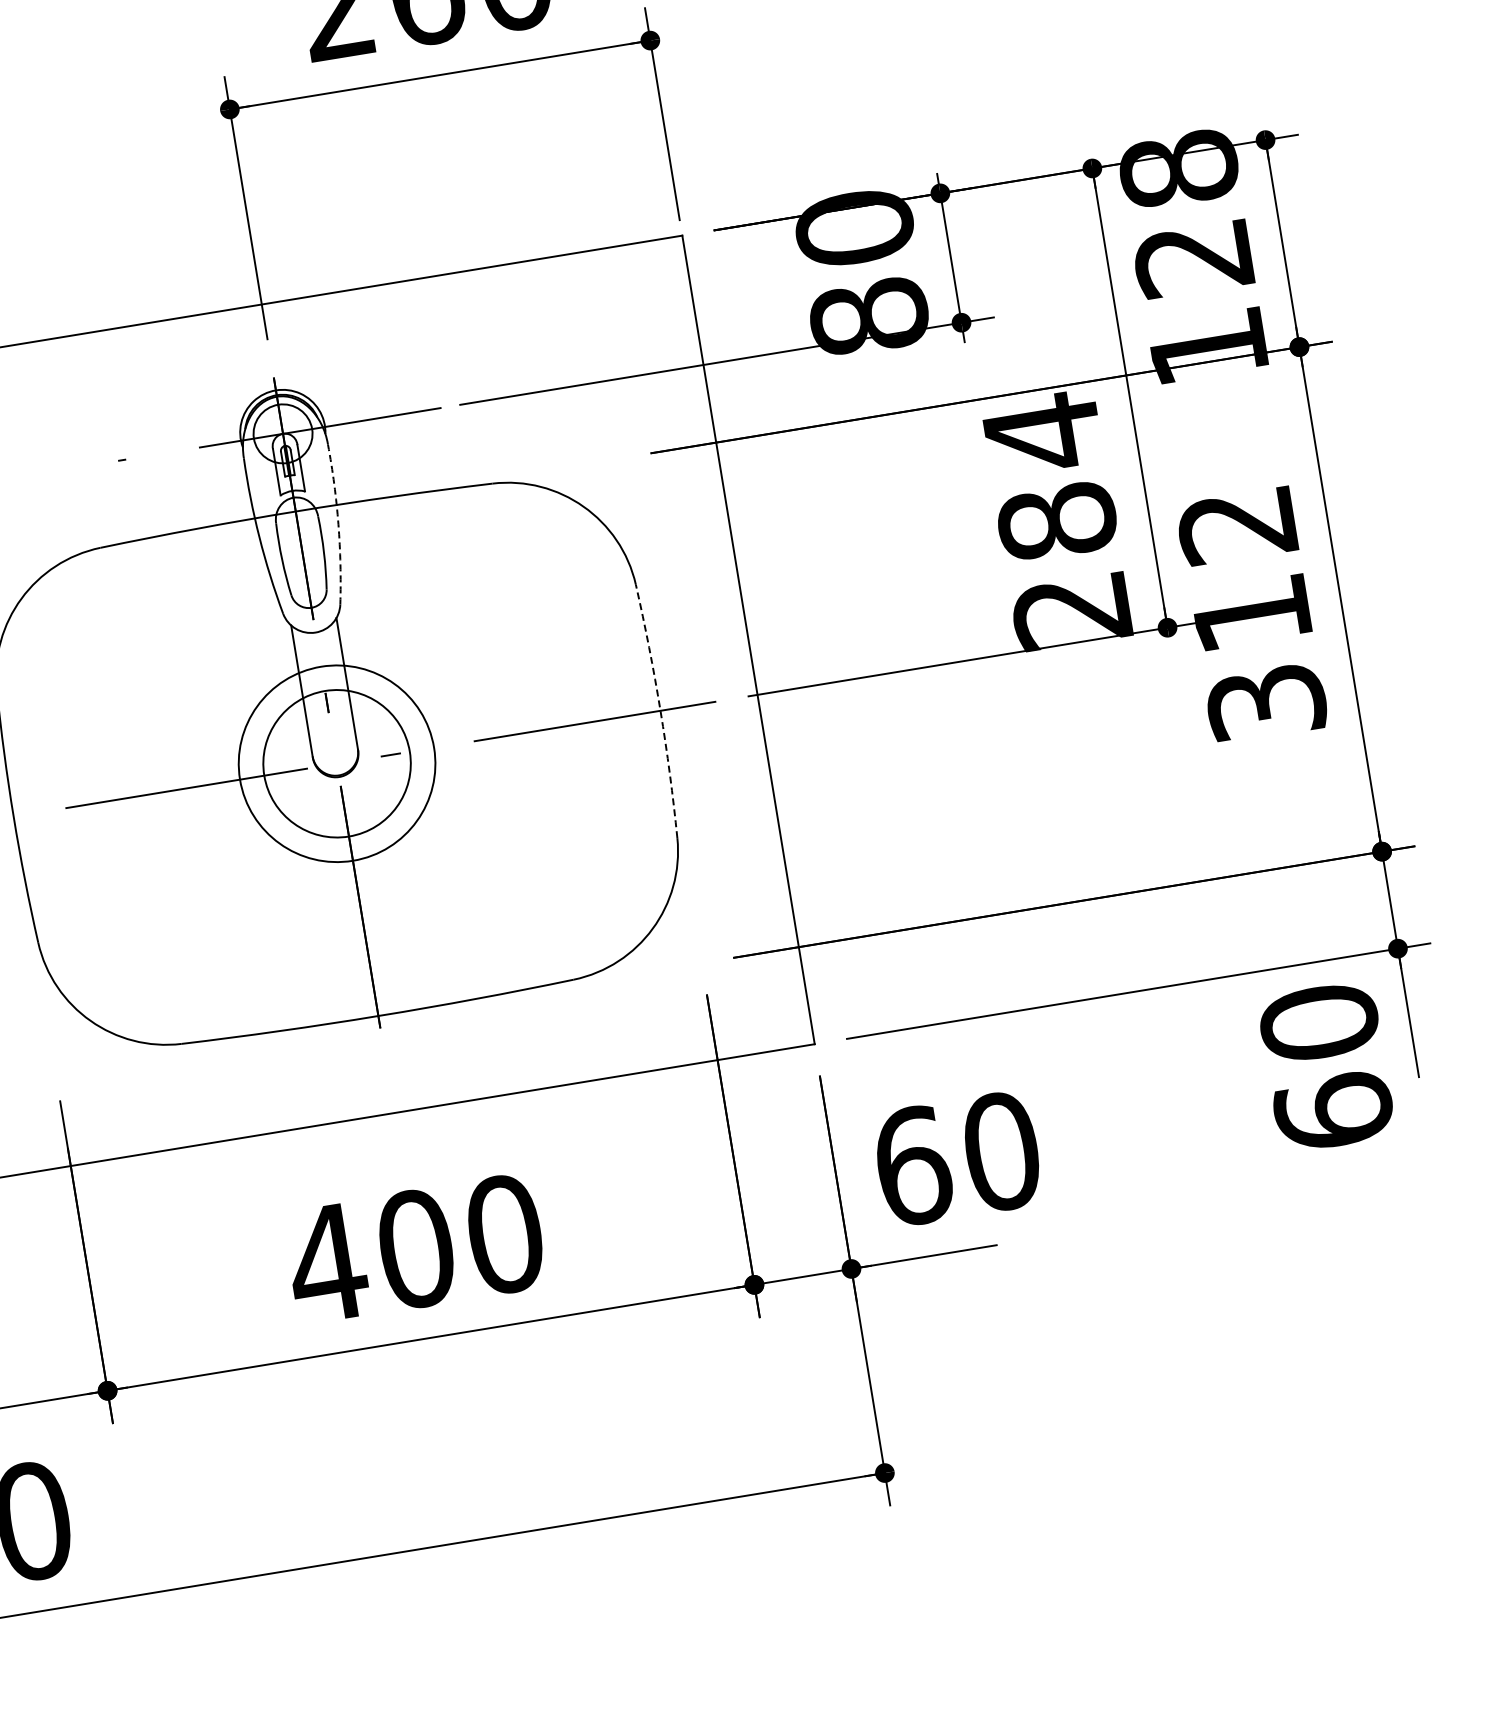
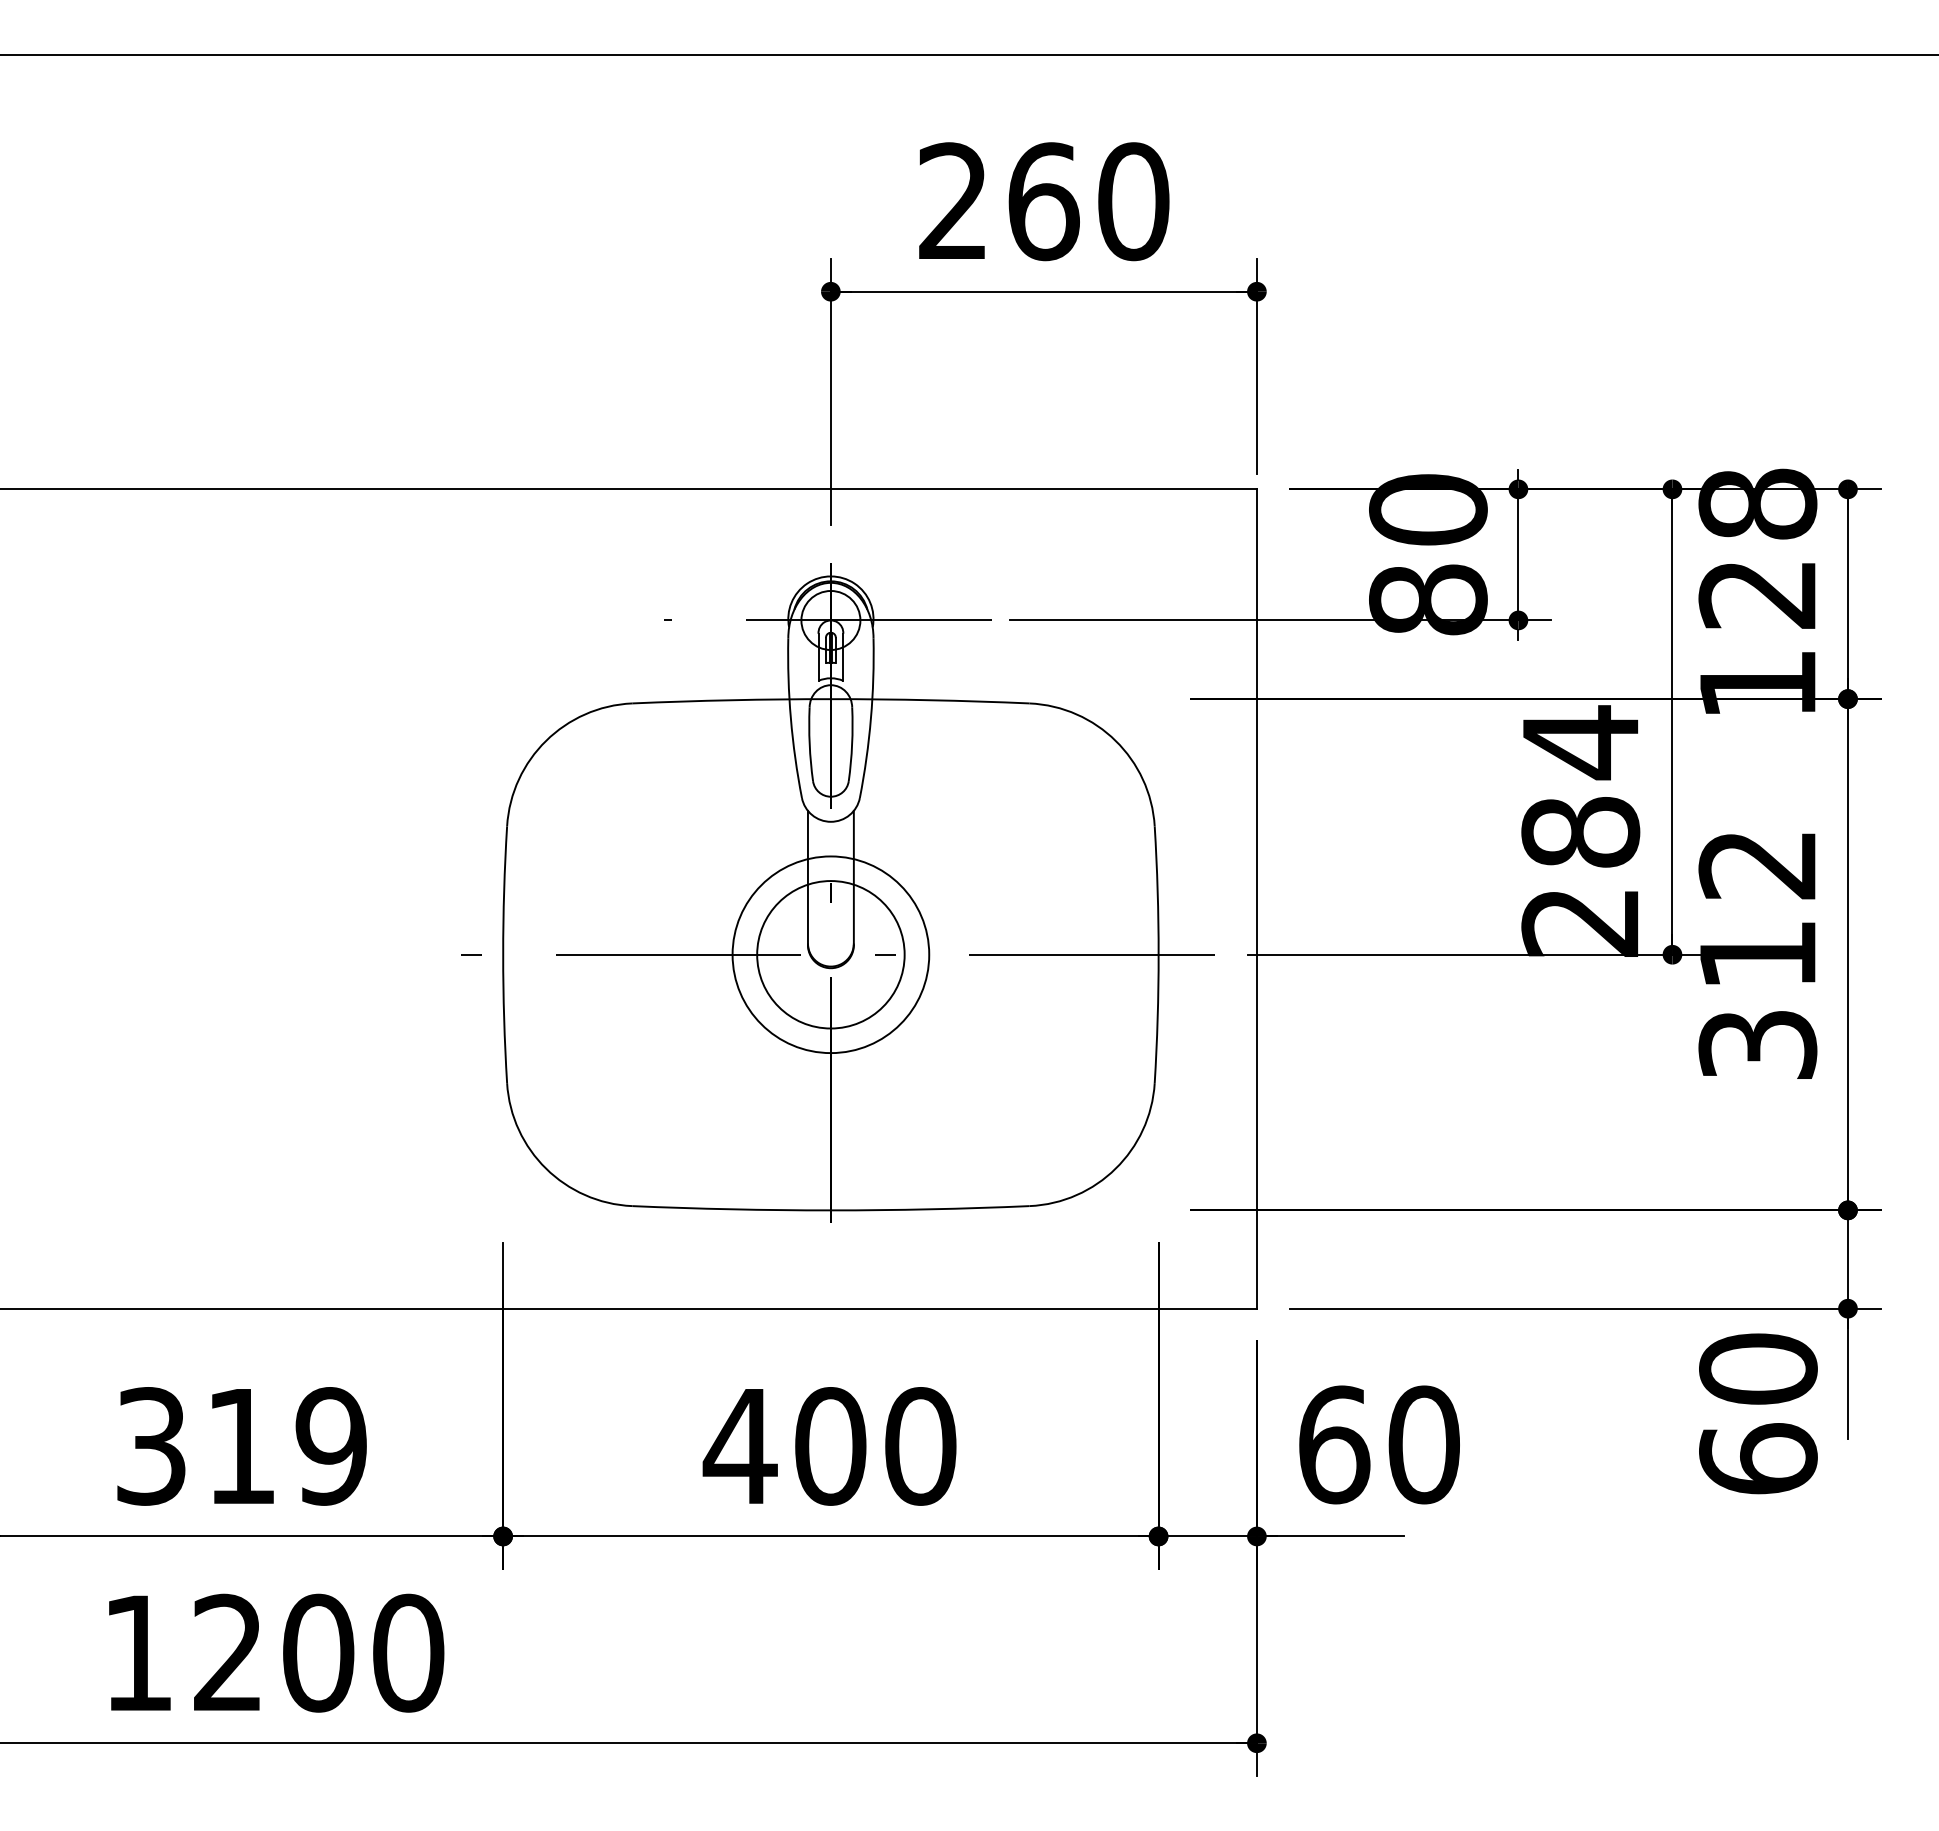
arc: (337, 524) -> (870, 718), dashed -> solid
arc: (660, 710) -> (1158, 954), dashed -> solid

